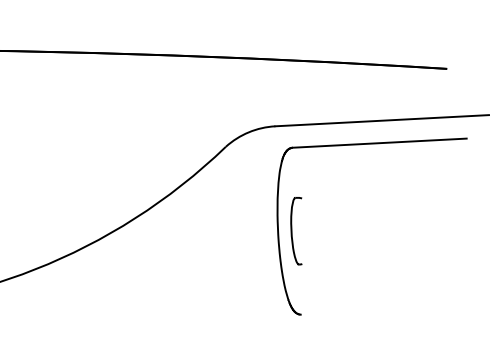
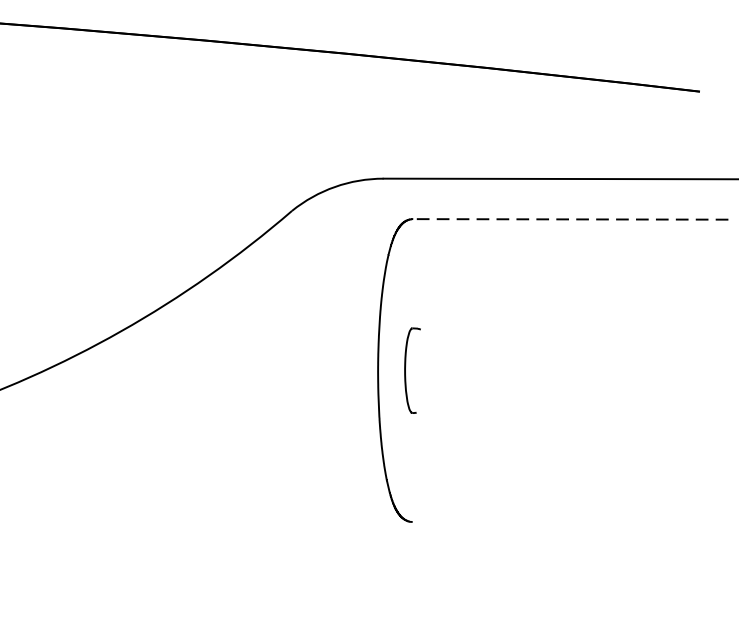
line: (379, 143) -> (570, 219), solid -> dashed
part: (296, 231) -> (411, 371), size x0.7

